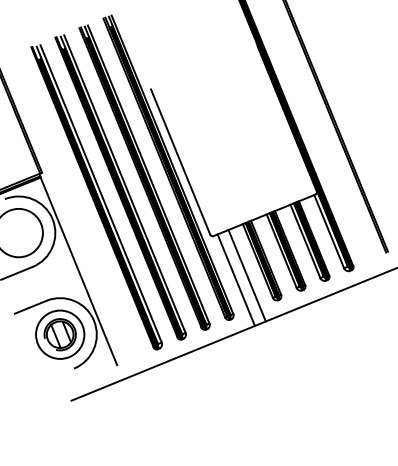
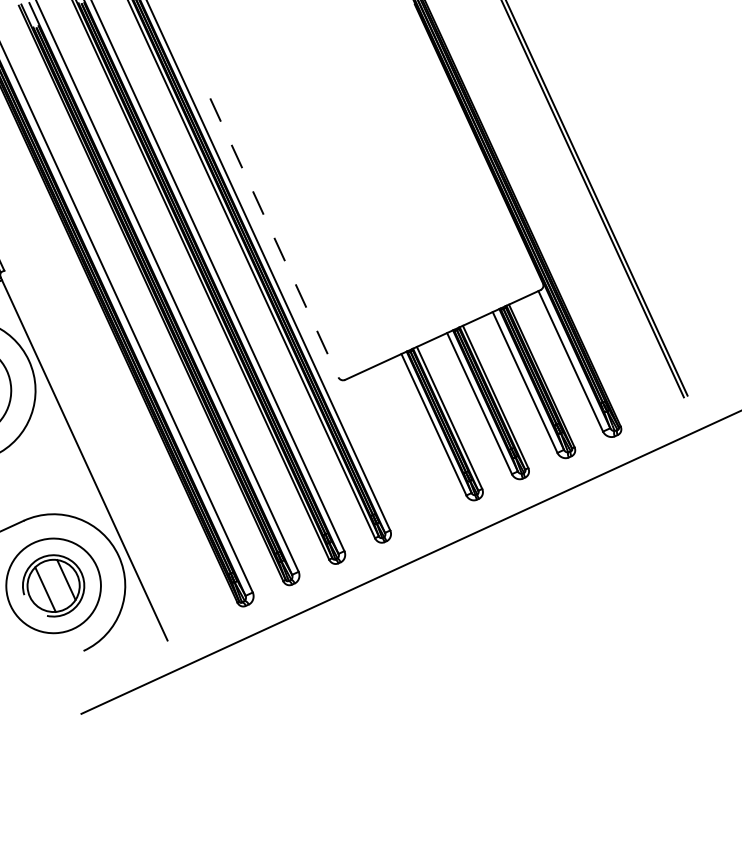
line: (180, 162) -> (274, 238), solid -> dashed
line: (246, 275) -> (412, 454), removed
line: (235, 279) -> (391, 462), removed

